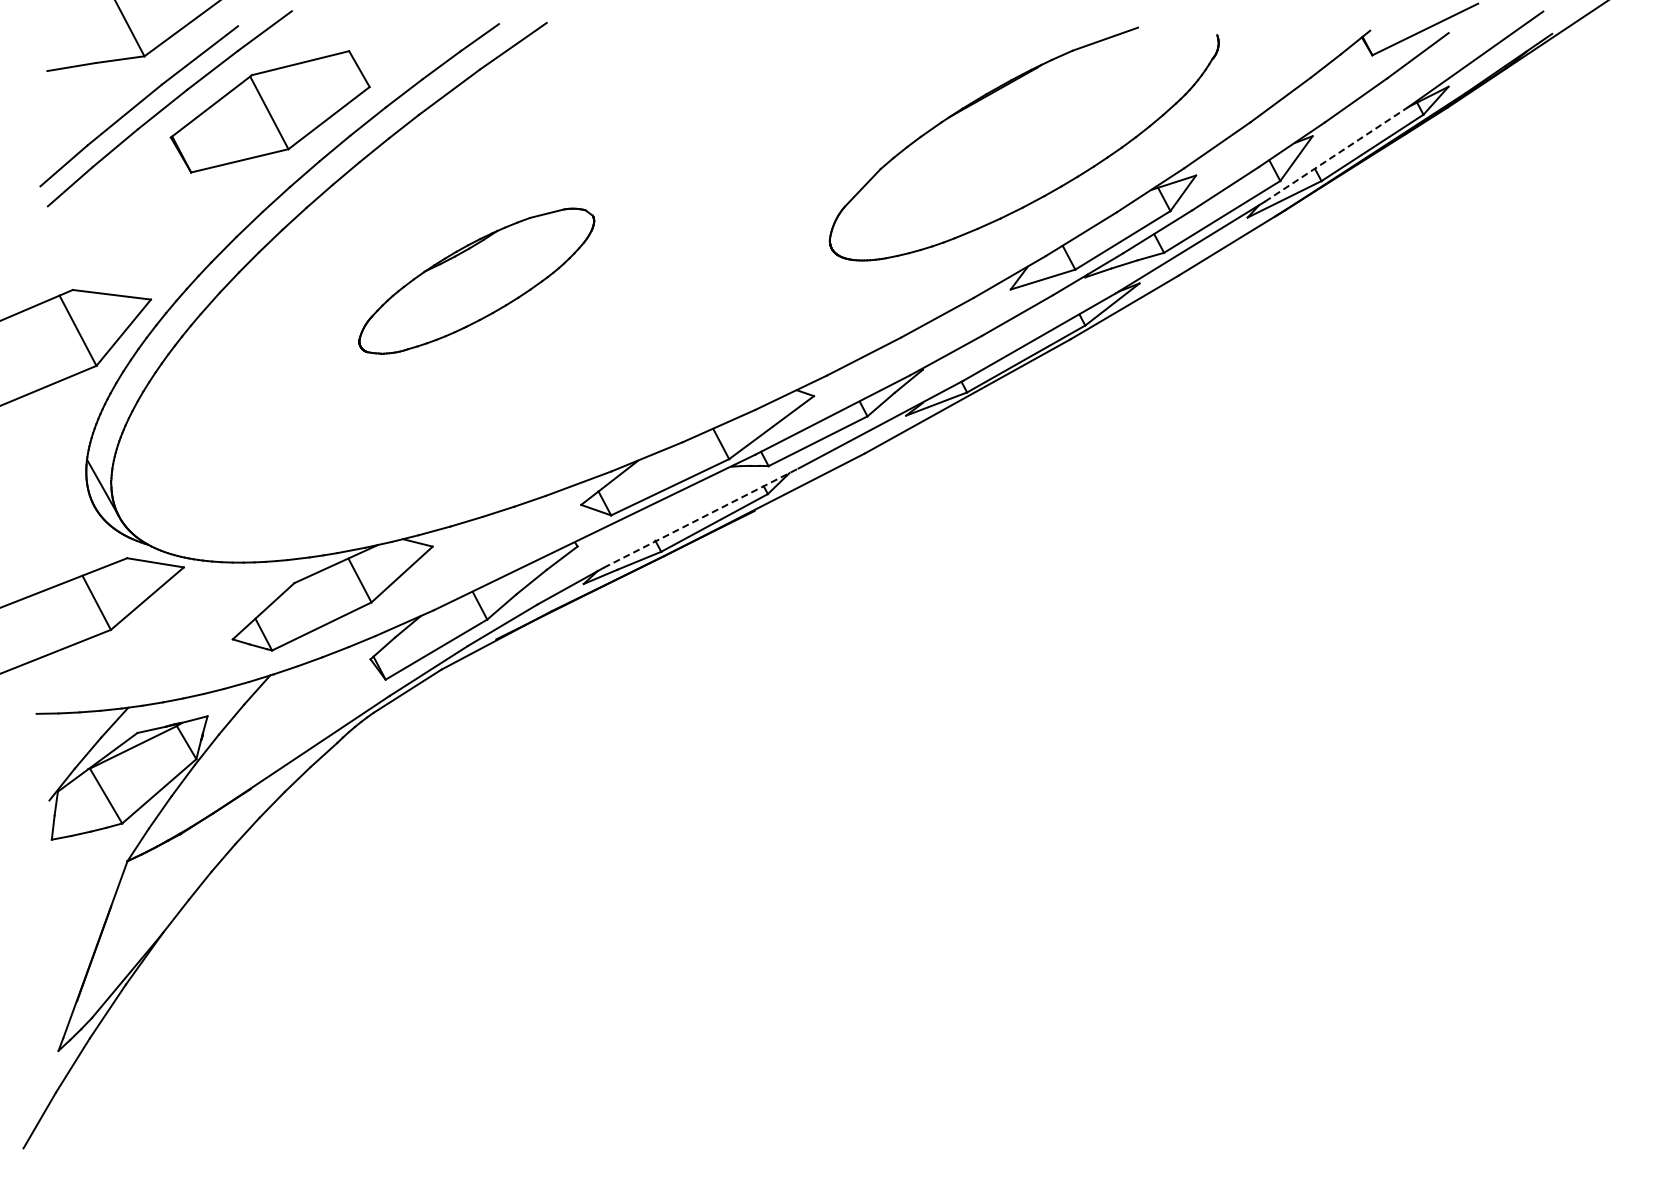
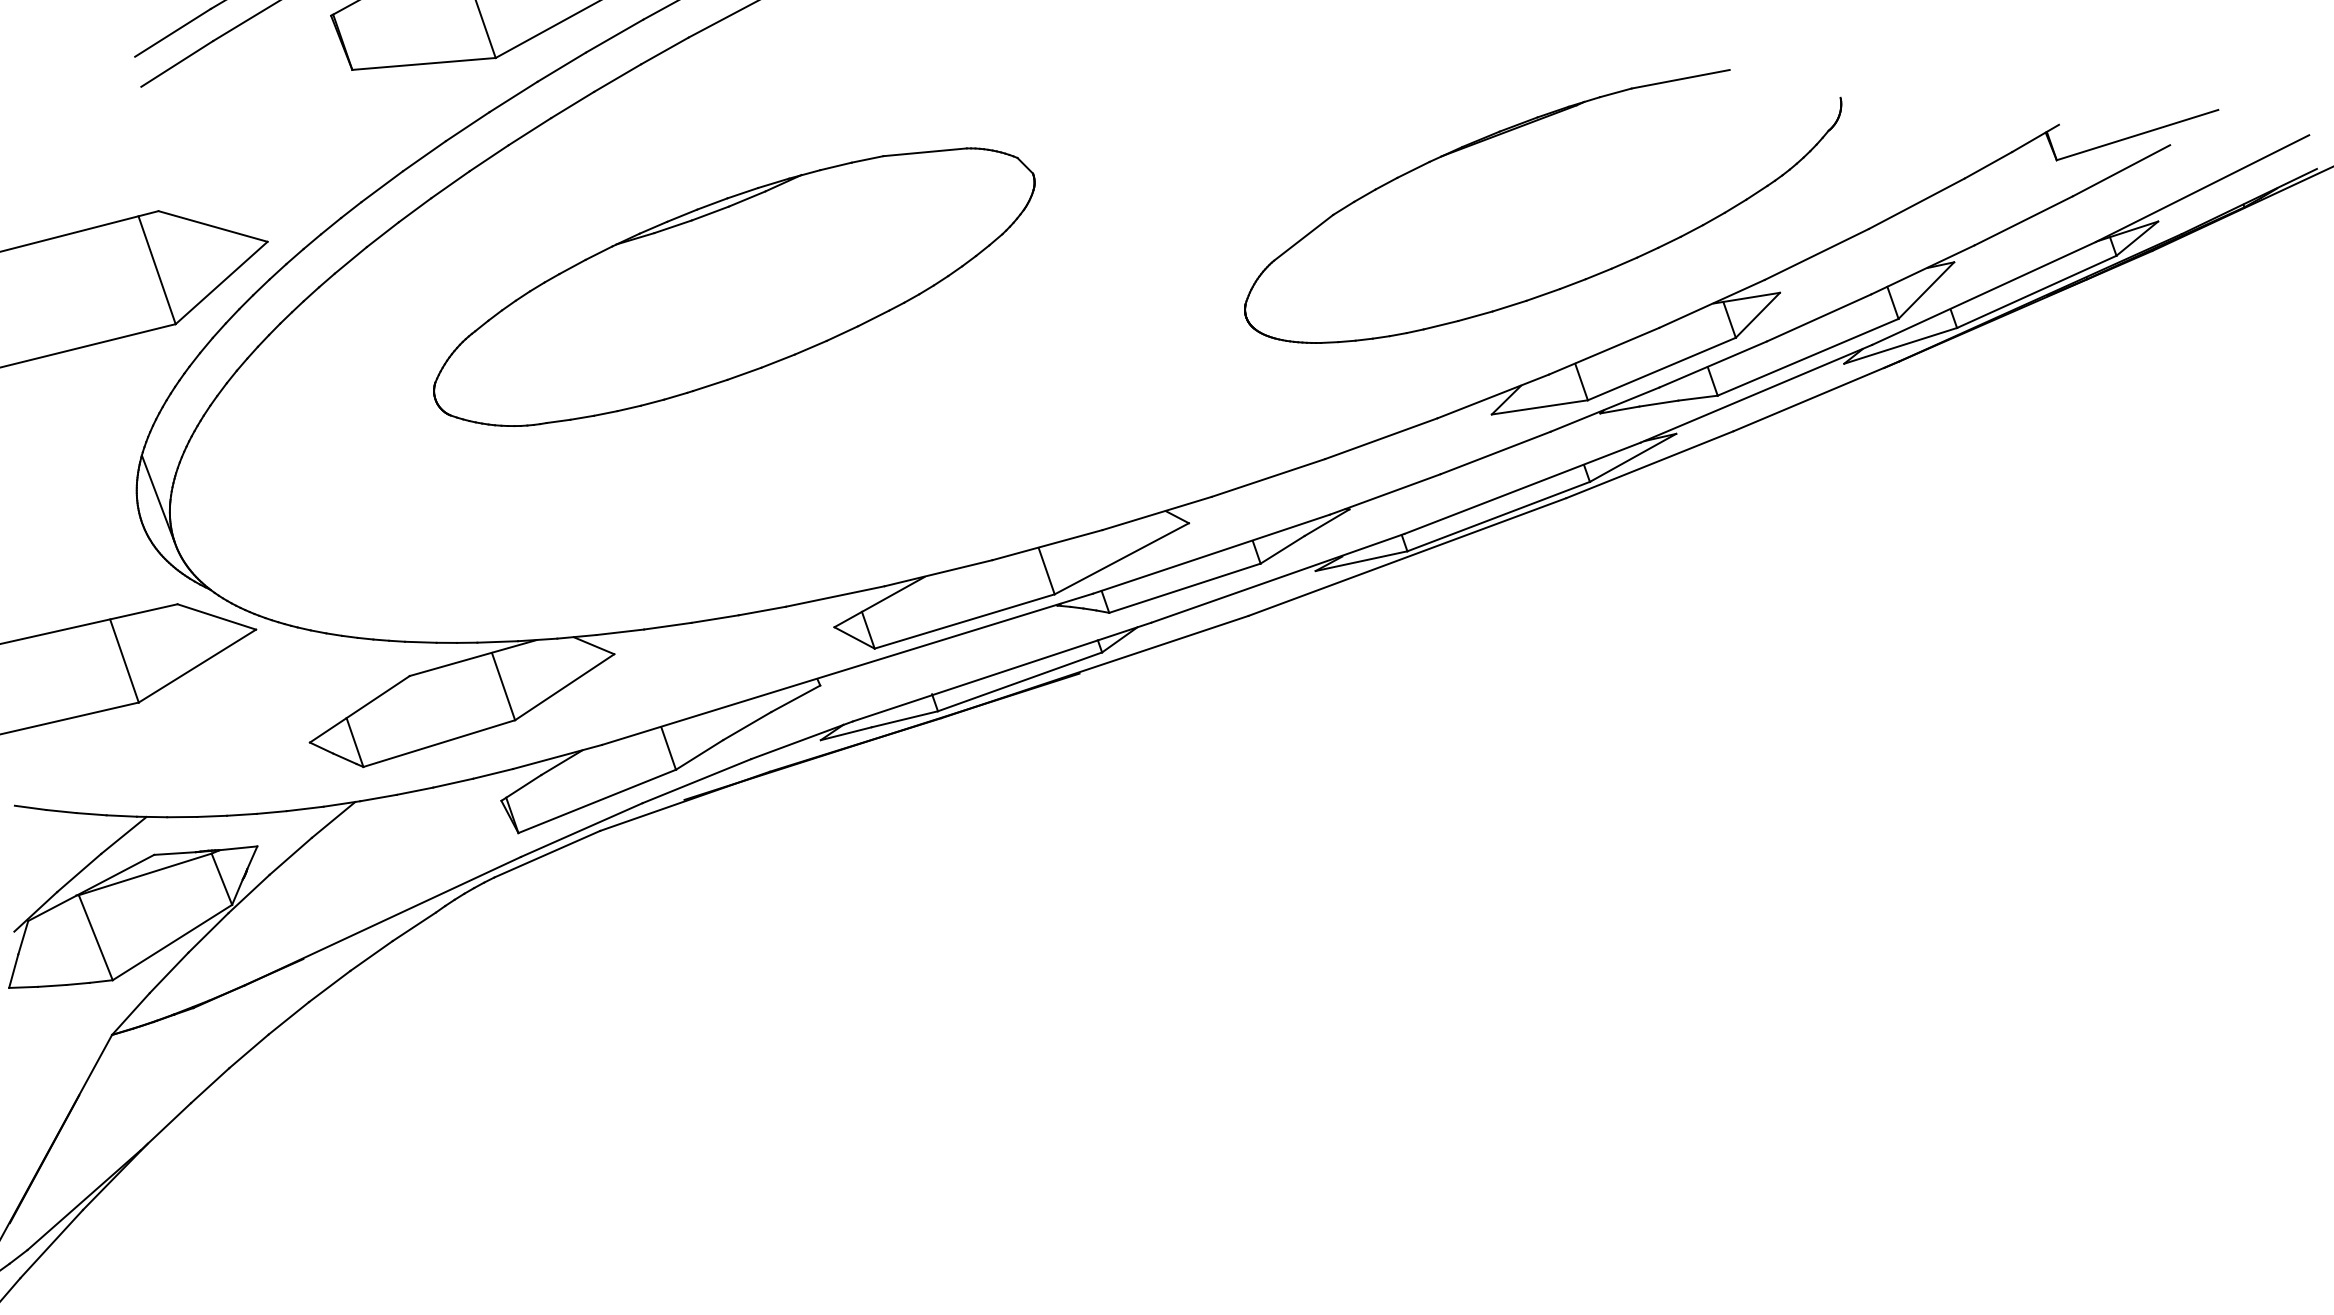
line: (1336, 154) -> (1984, 293), dashed -> solid
part: (476, 280) -> (734, 285), size x1.67
line: (701, 517) -> (1002, 671), dashed -> solid

